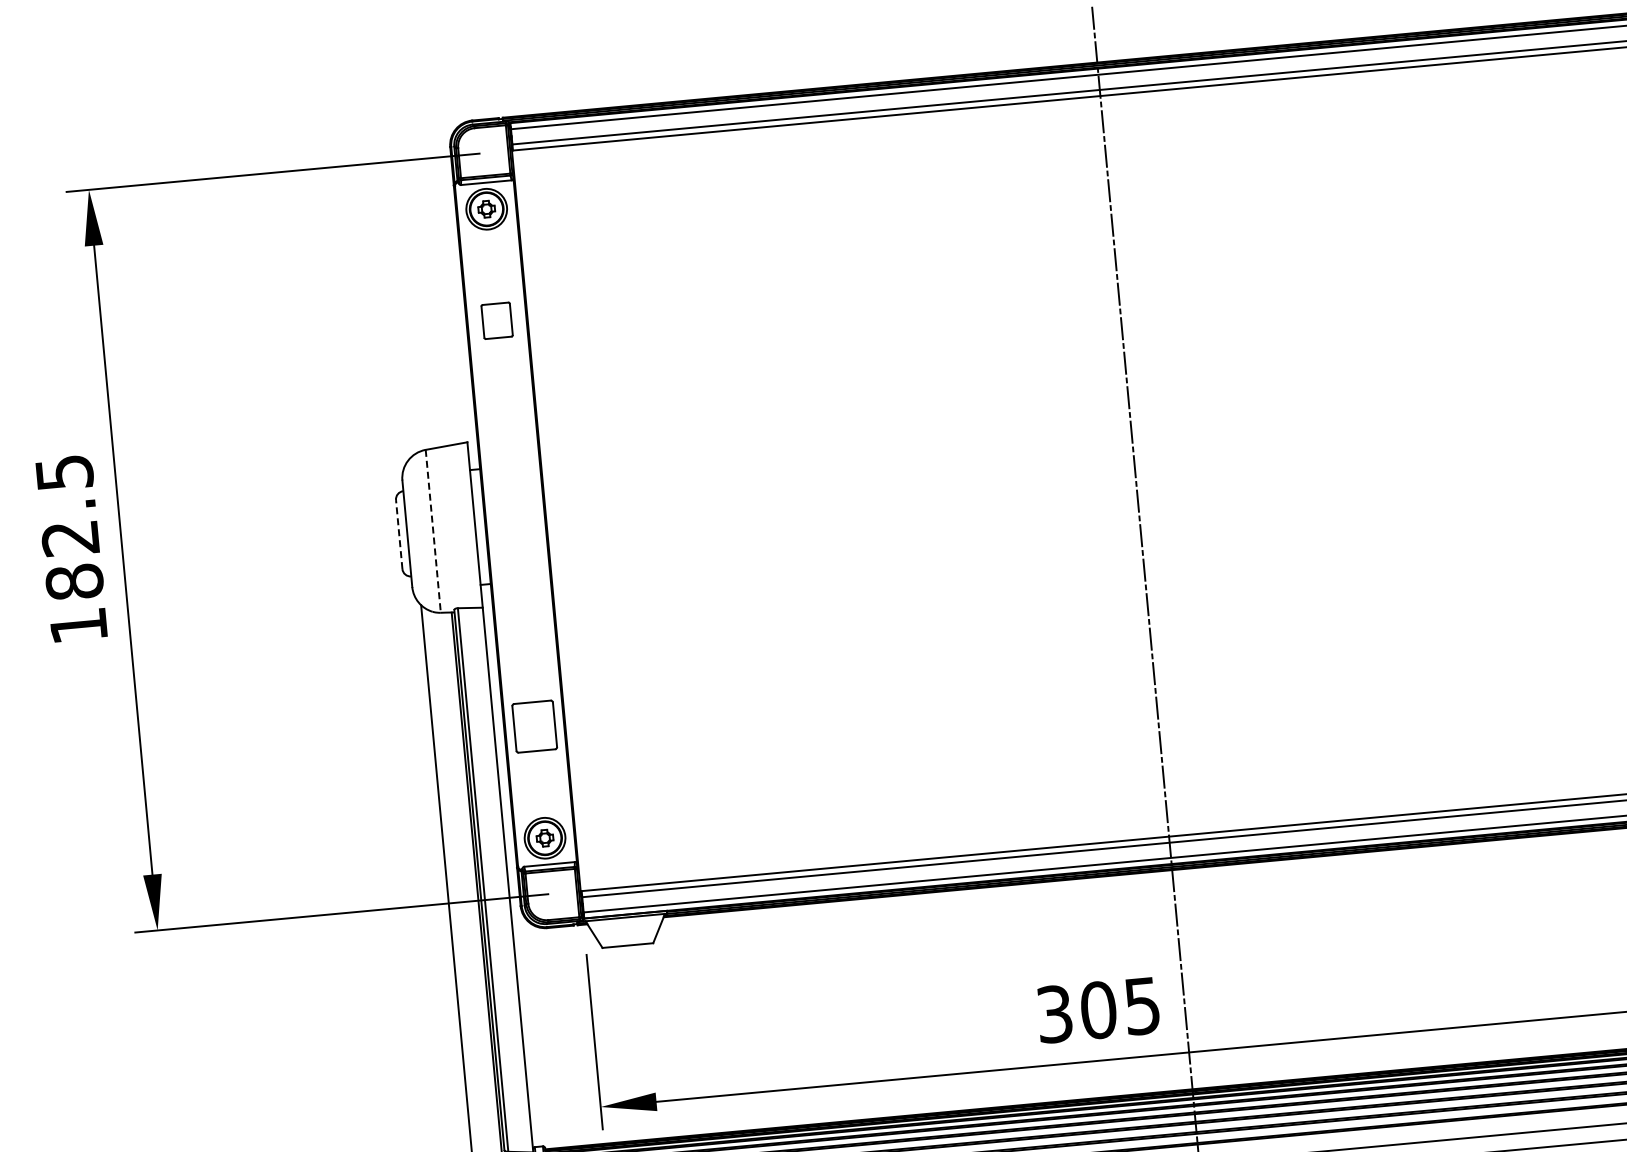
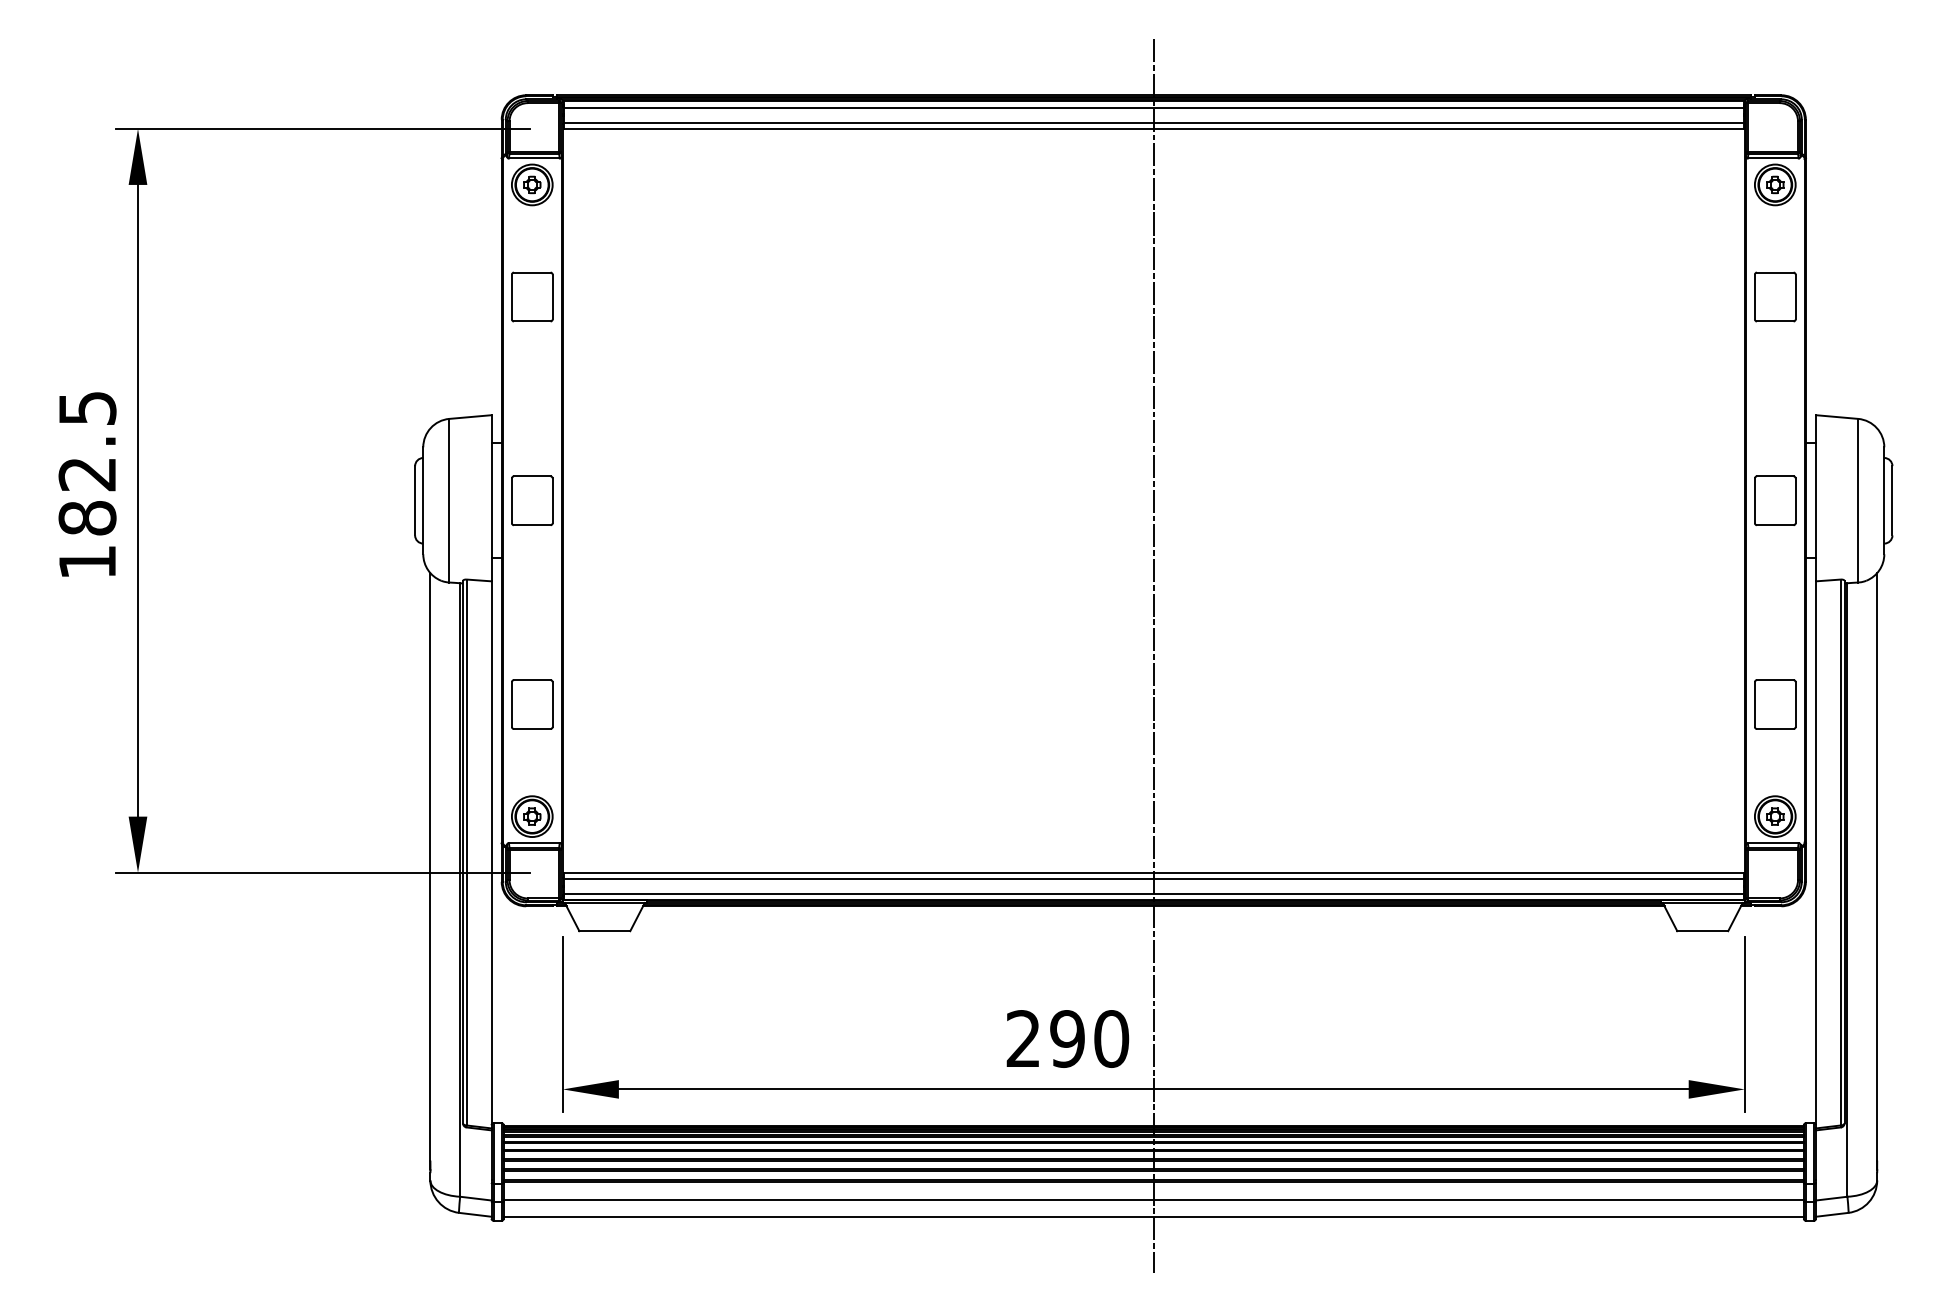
part: (497, 320) -> (532, 296), size x1.43
part: (516, 523) -> (532, 500), added
line: (433, 531) -> (449, 500), dashed -> solid
line: (399, 534) -> (415, 500), dashed -> solid
text: (1098, 1009) -> (1067, 1038), 305 -> 290

